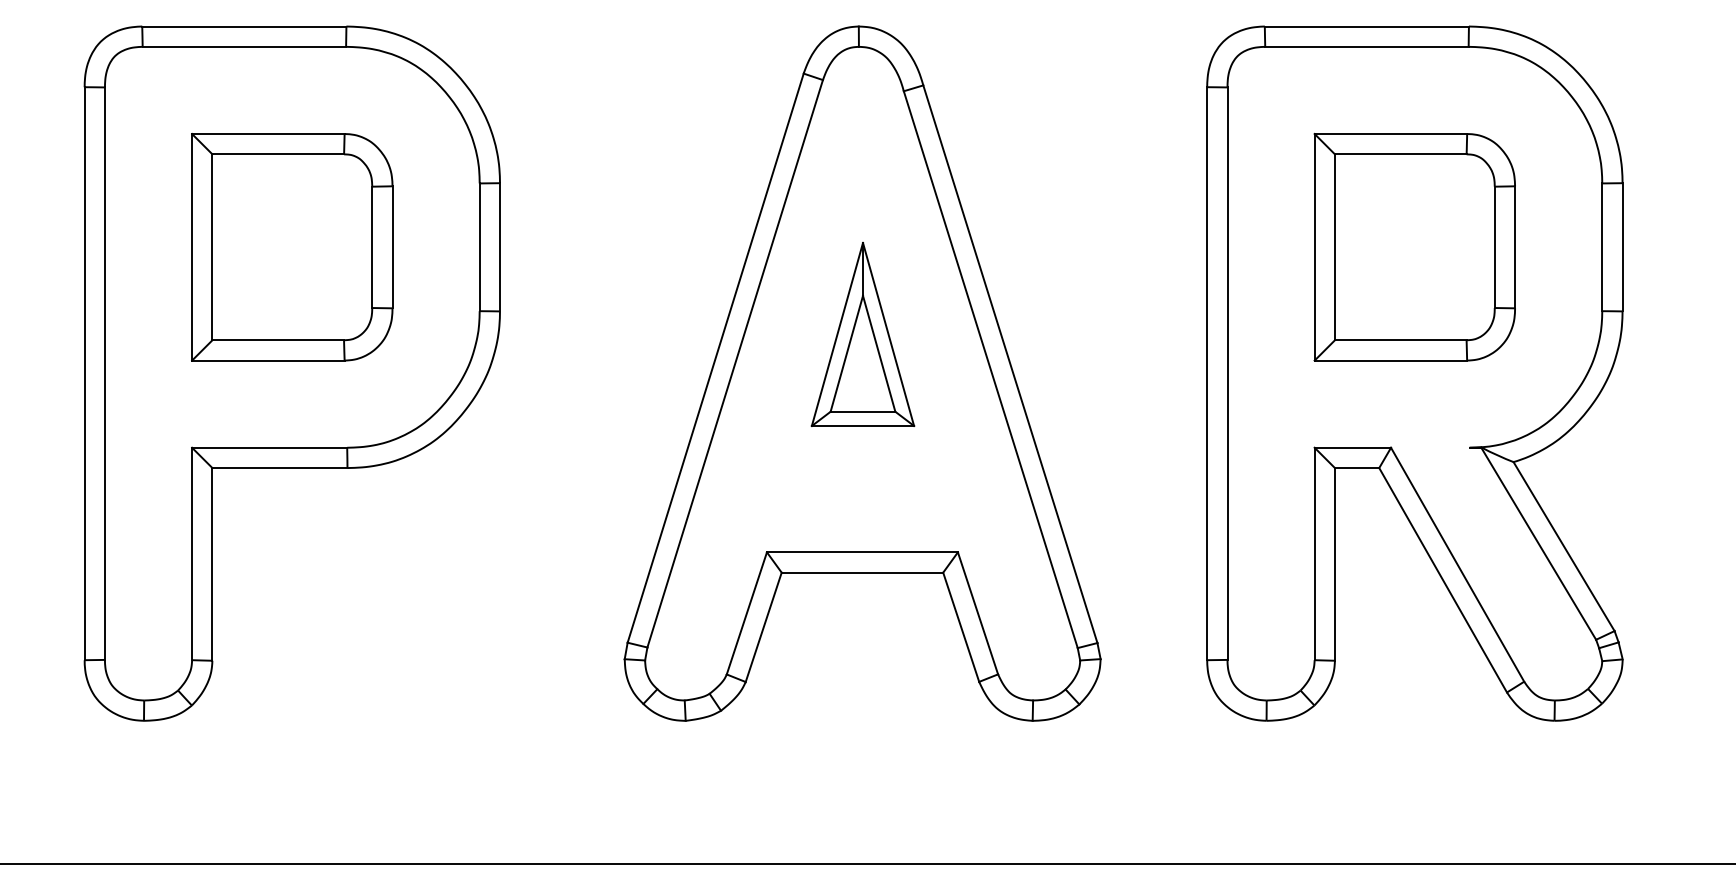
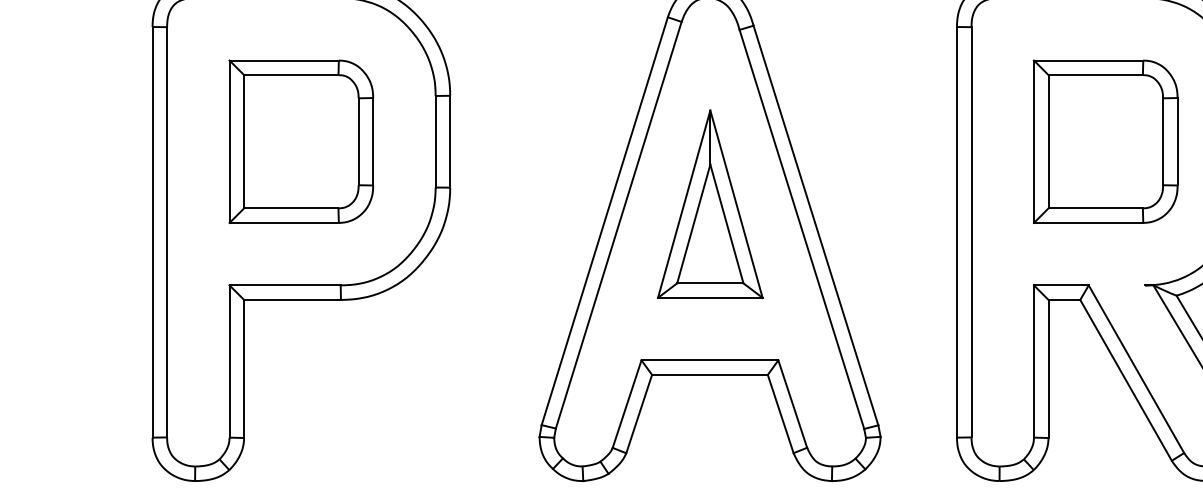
part: (862, 334) -> (709, 204), size x1.43

